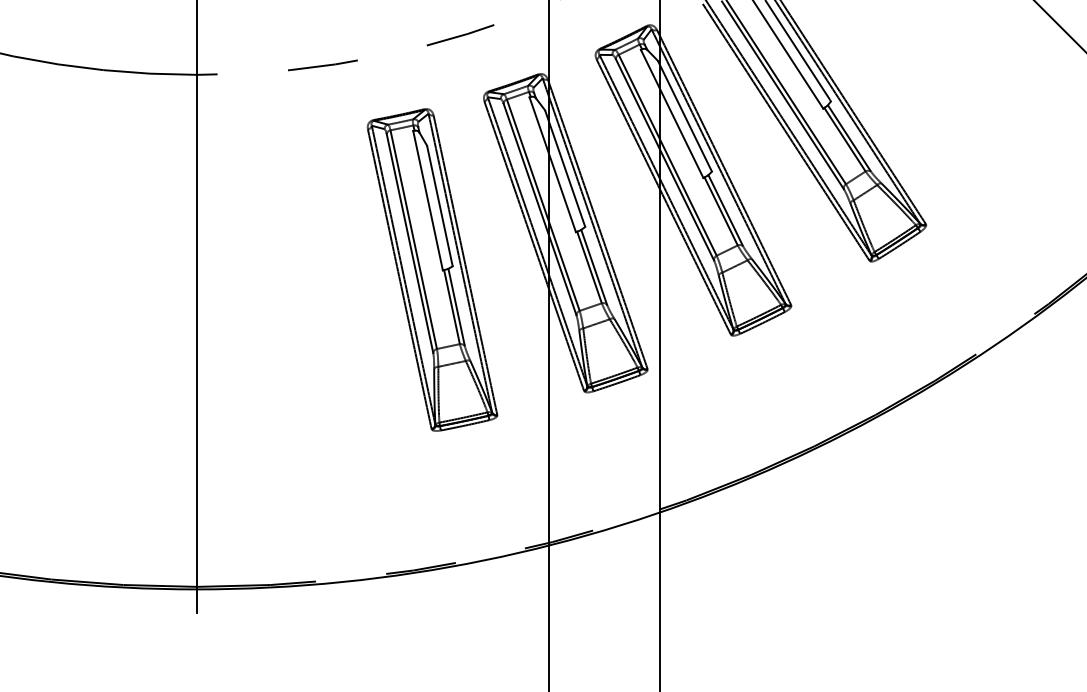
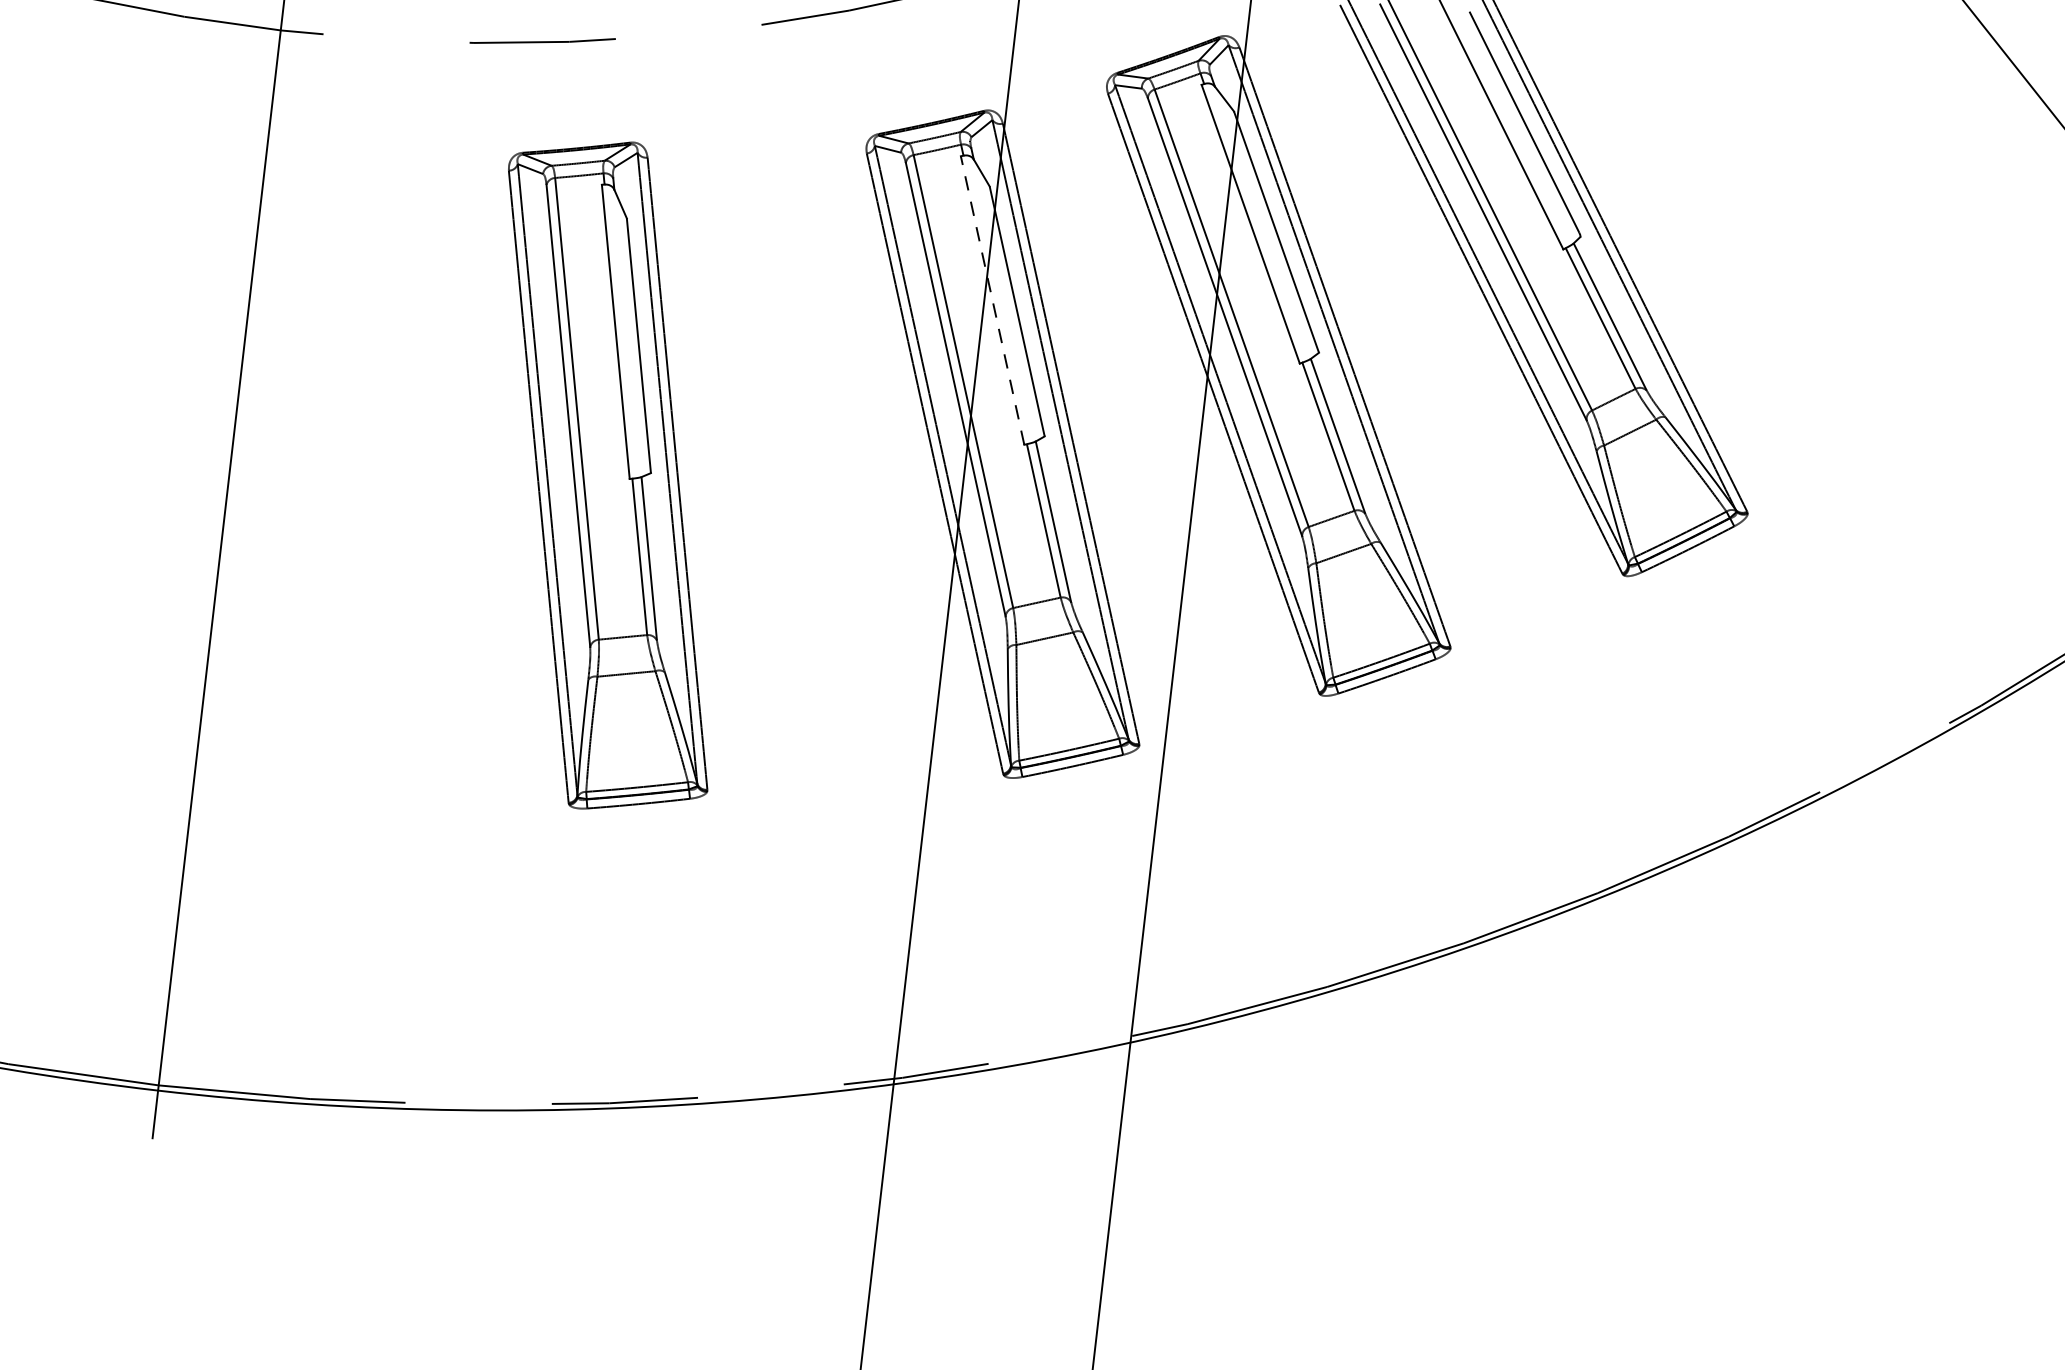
line: (552, 164) -> (992, 299), solid -> dashed
part: (432, 269) -> (608, 474), moved

